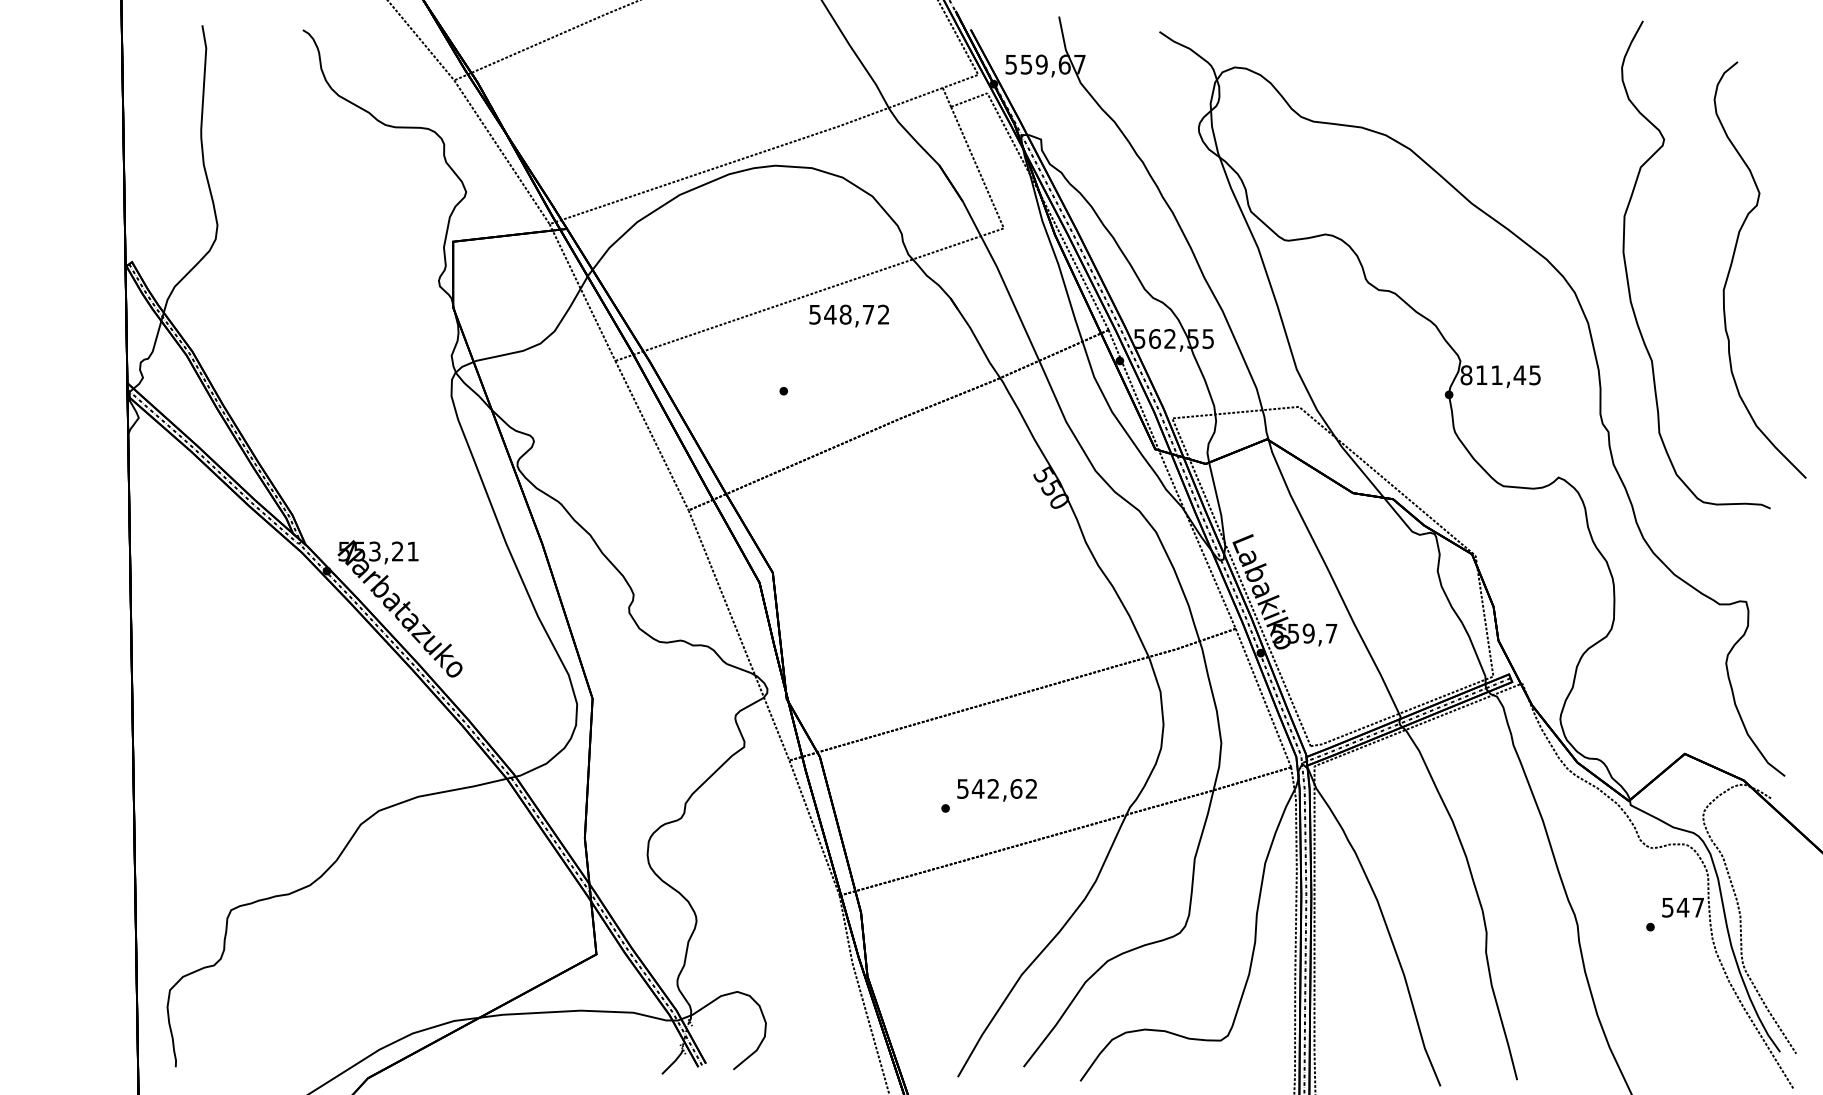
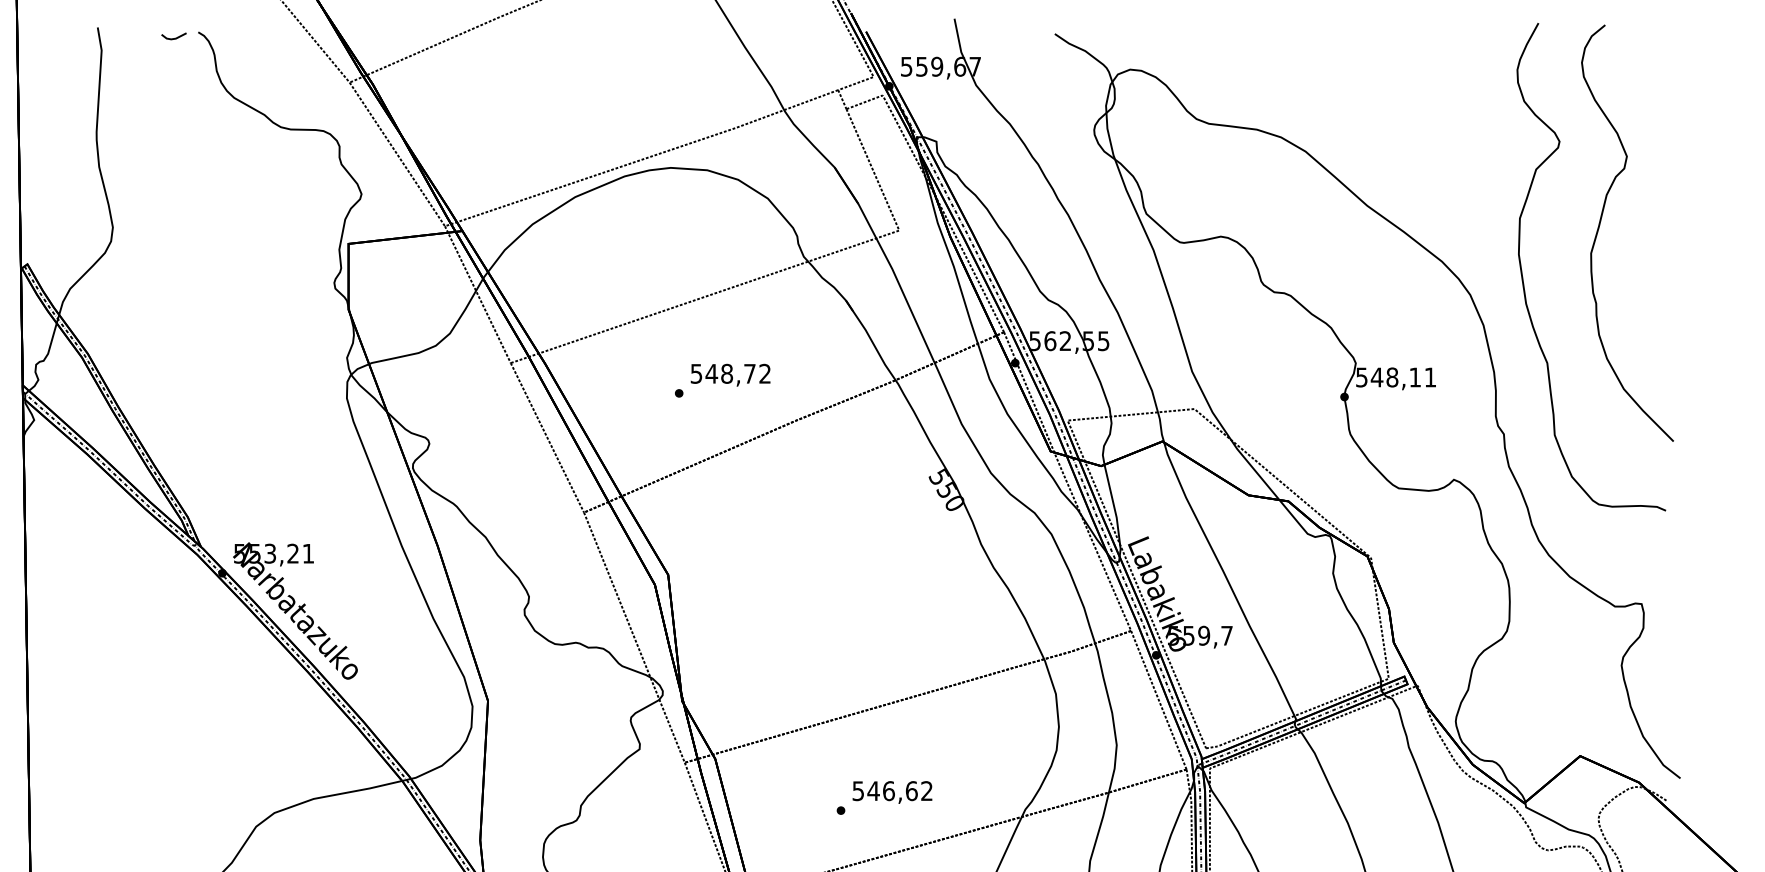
line: (278, 35) -> (173, 37), added
curve: (1732, 264) -> (1599, 227), moved
text: (848, 315) -> (729, 374), moved
text: (1500, 375) -> (1395, 377), 811,45 -> 548,11
text: (993, 788) -> (888, 790), 542,62 -> 546,62

